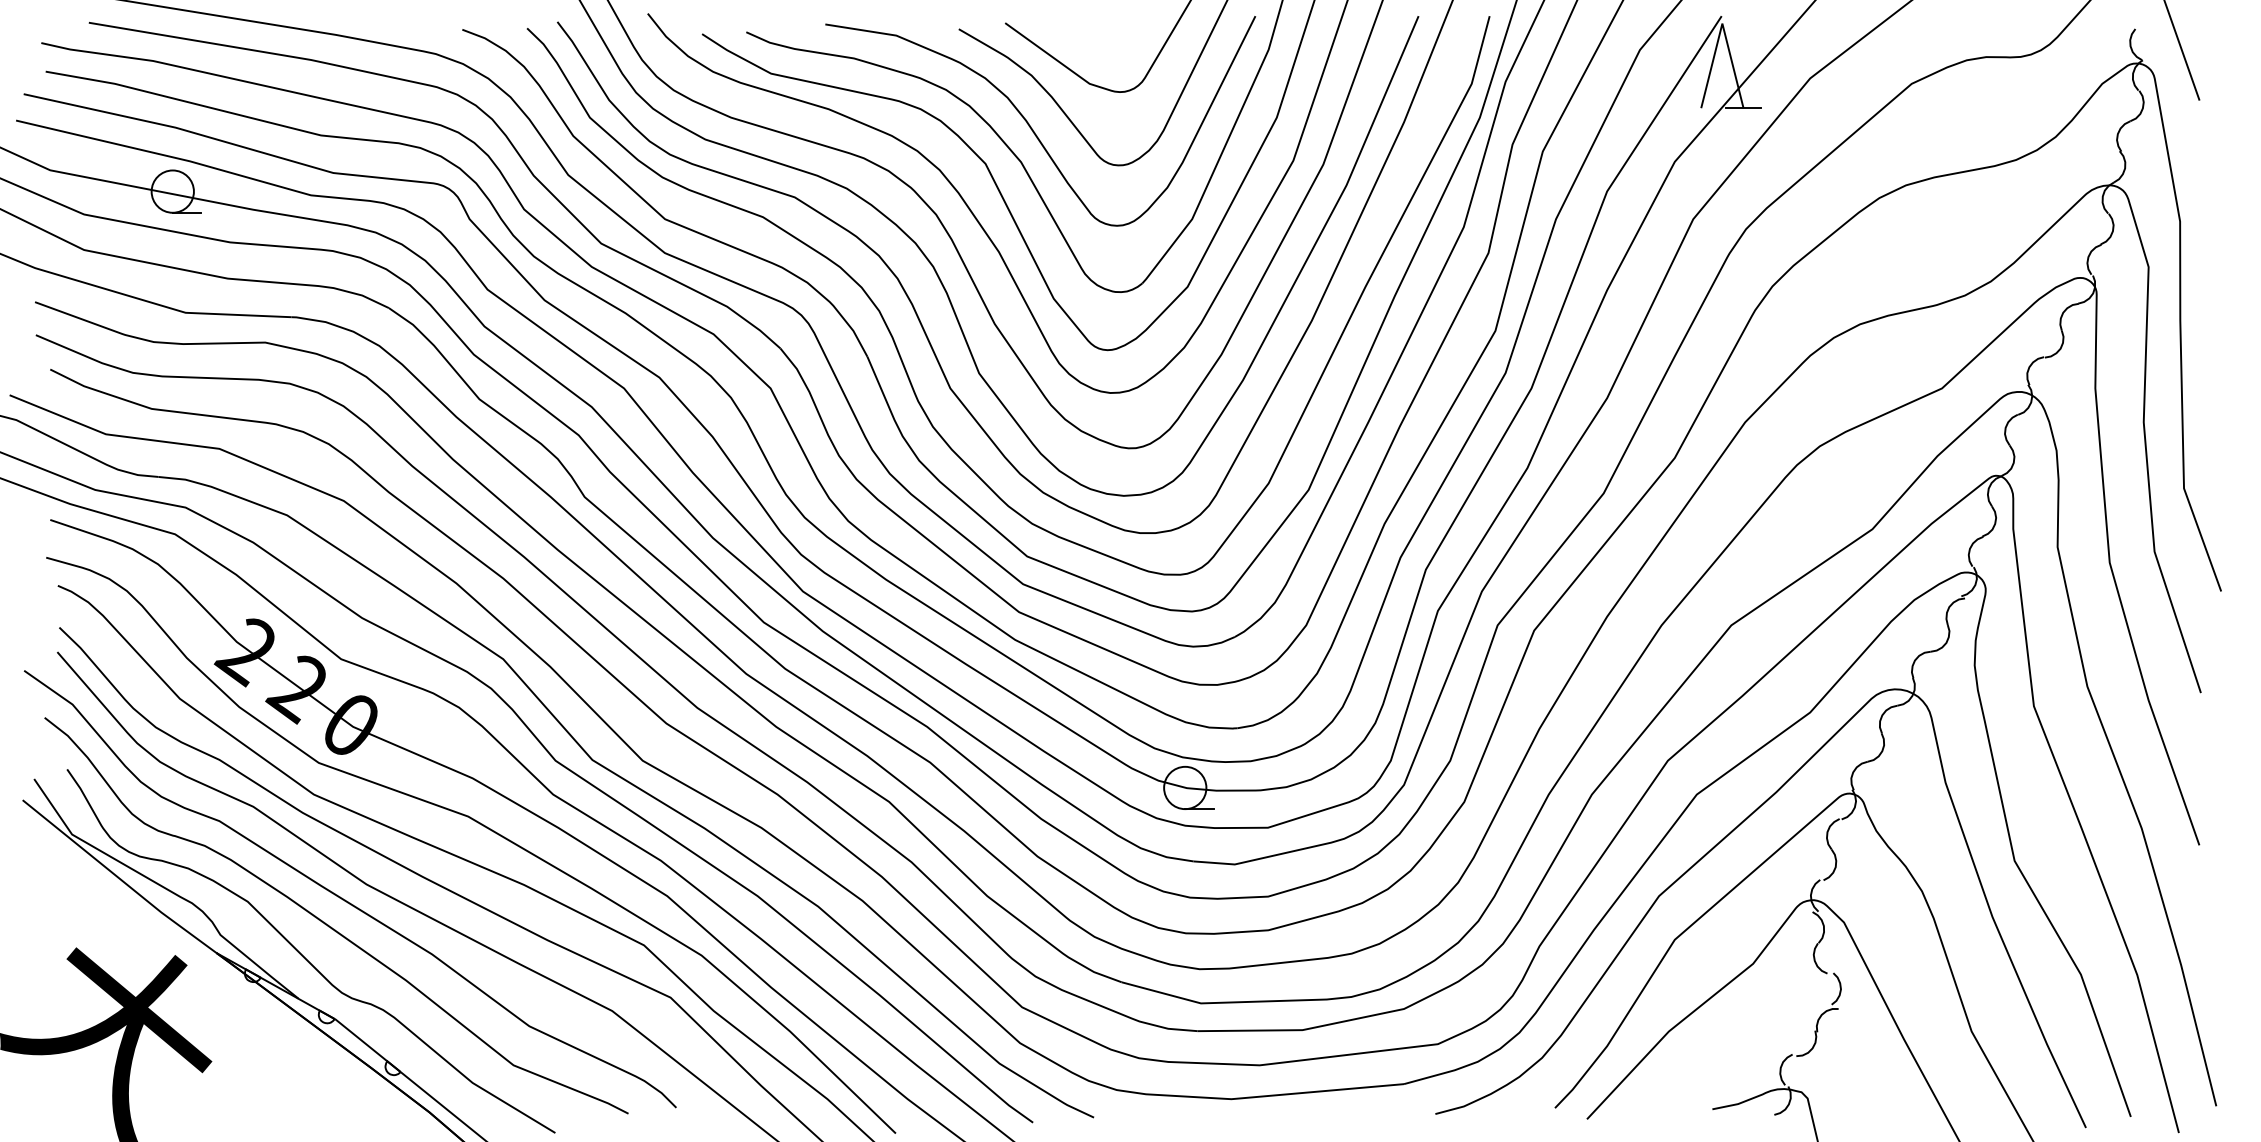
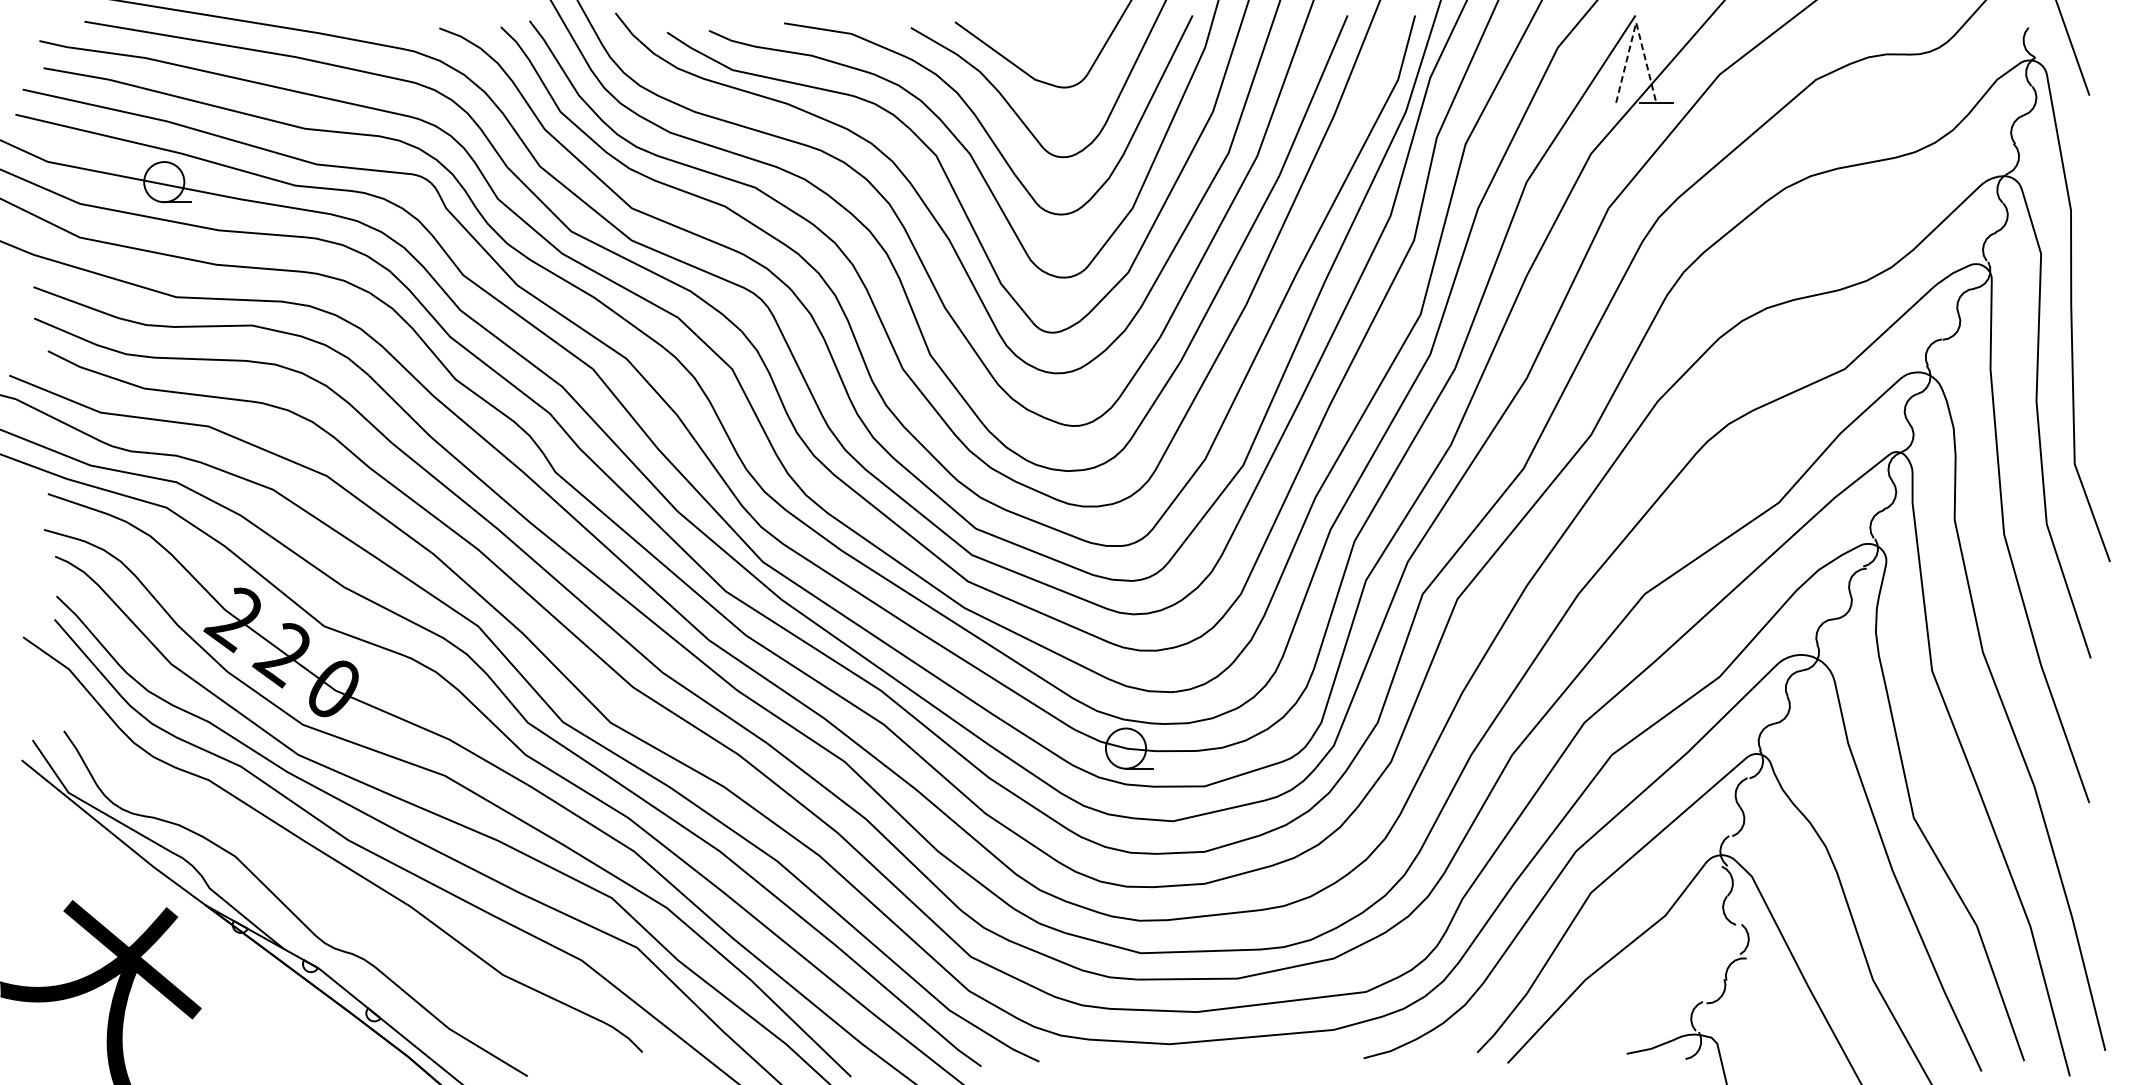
line: (1722, 23) -> (1636, 22), solid -> dashed
curve: (328, 924) -> (312, 878), removed

